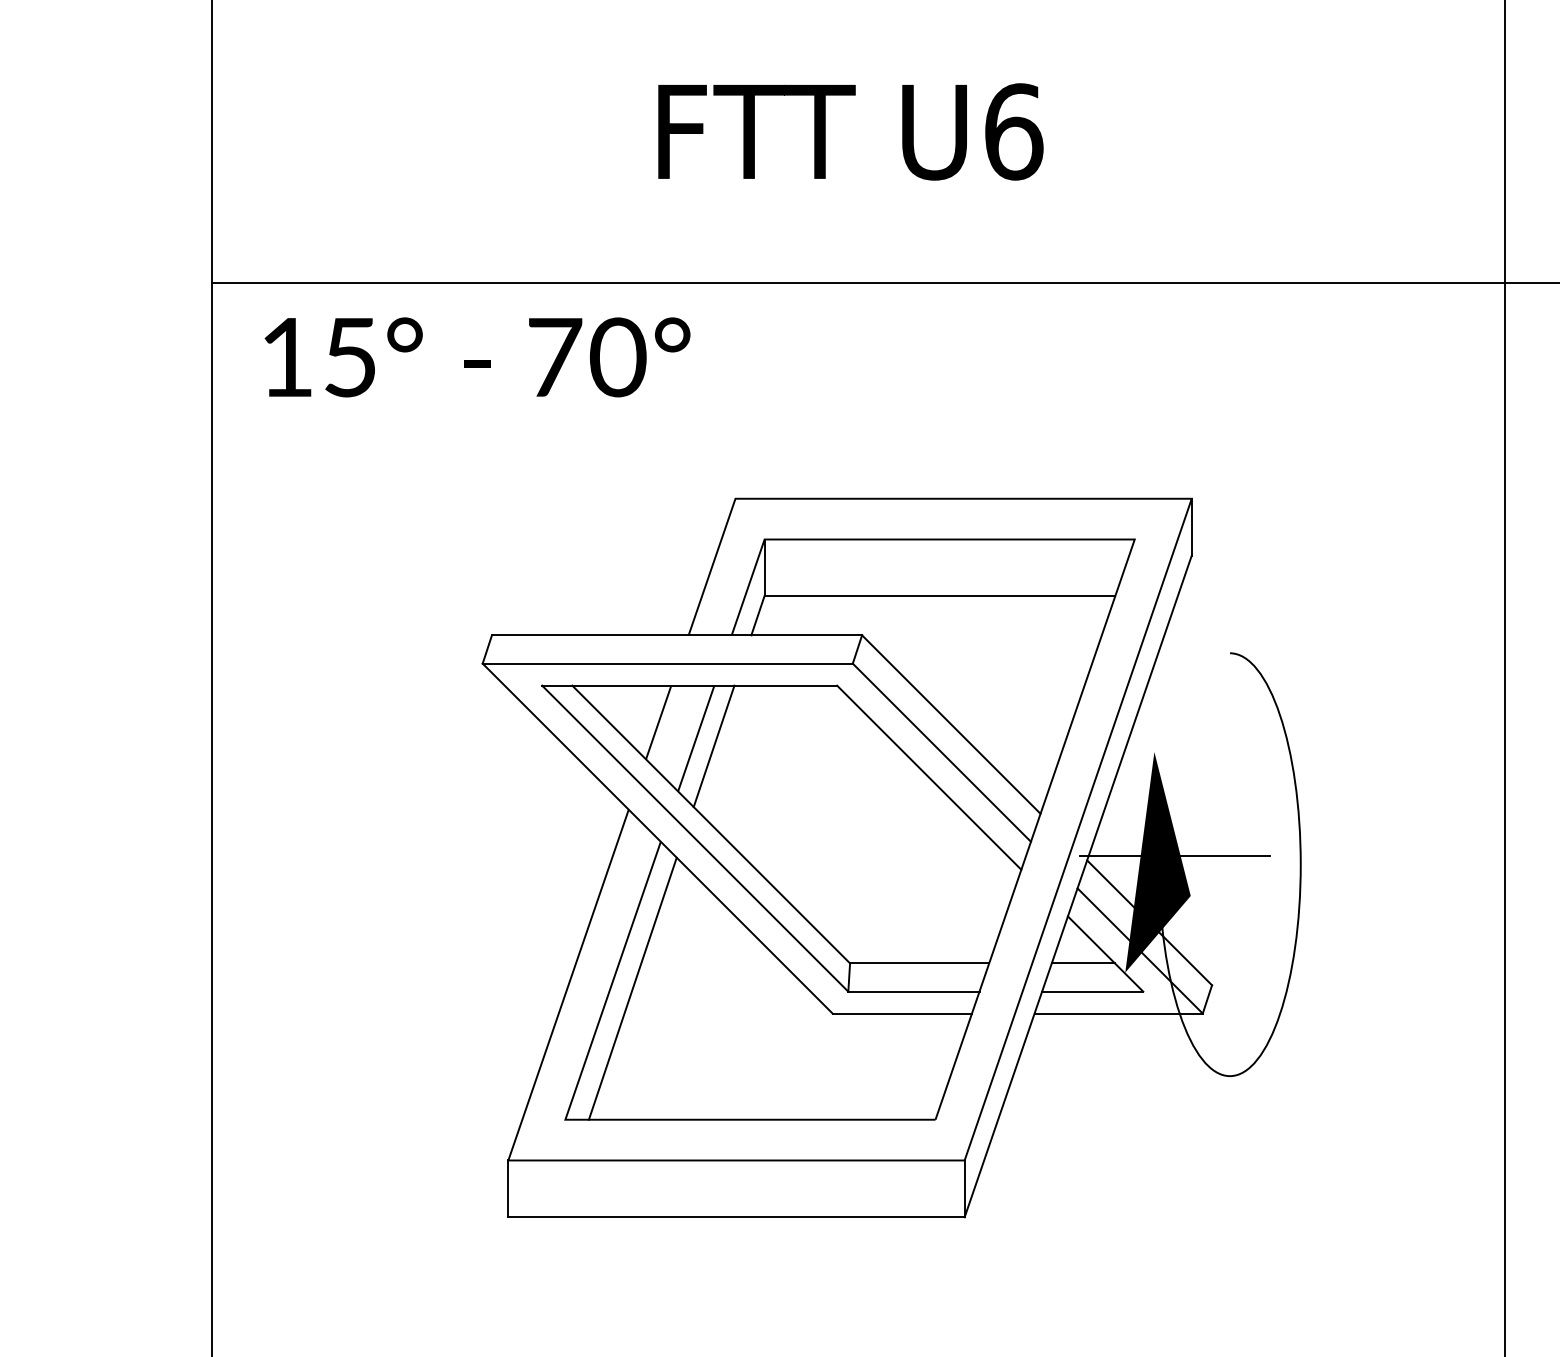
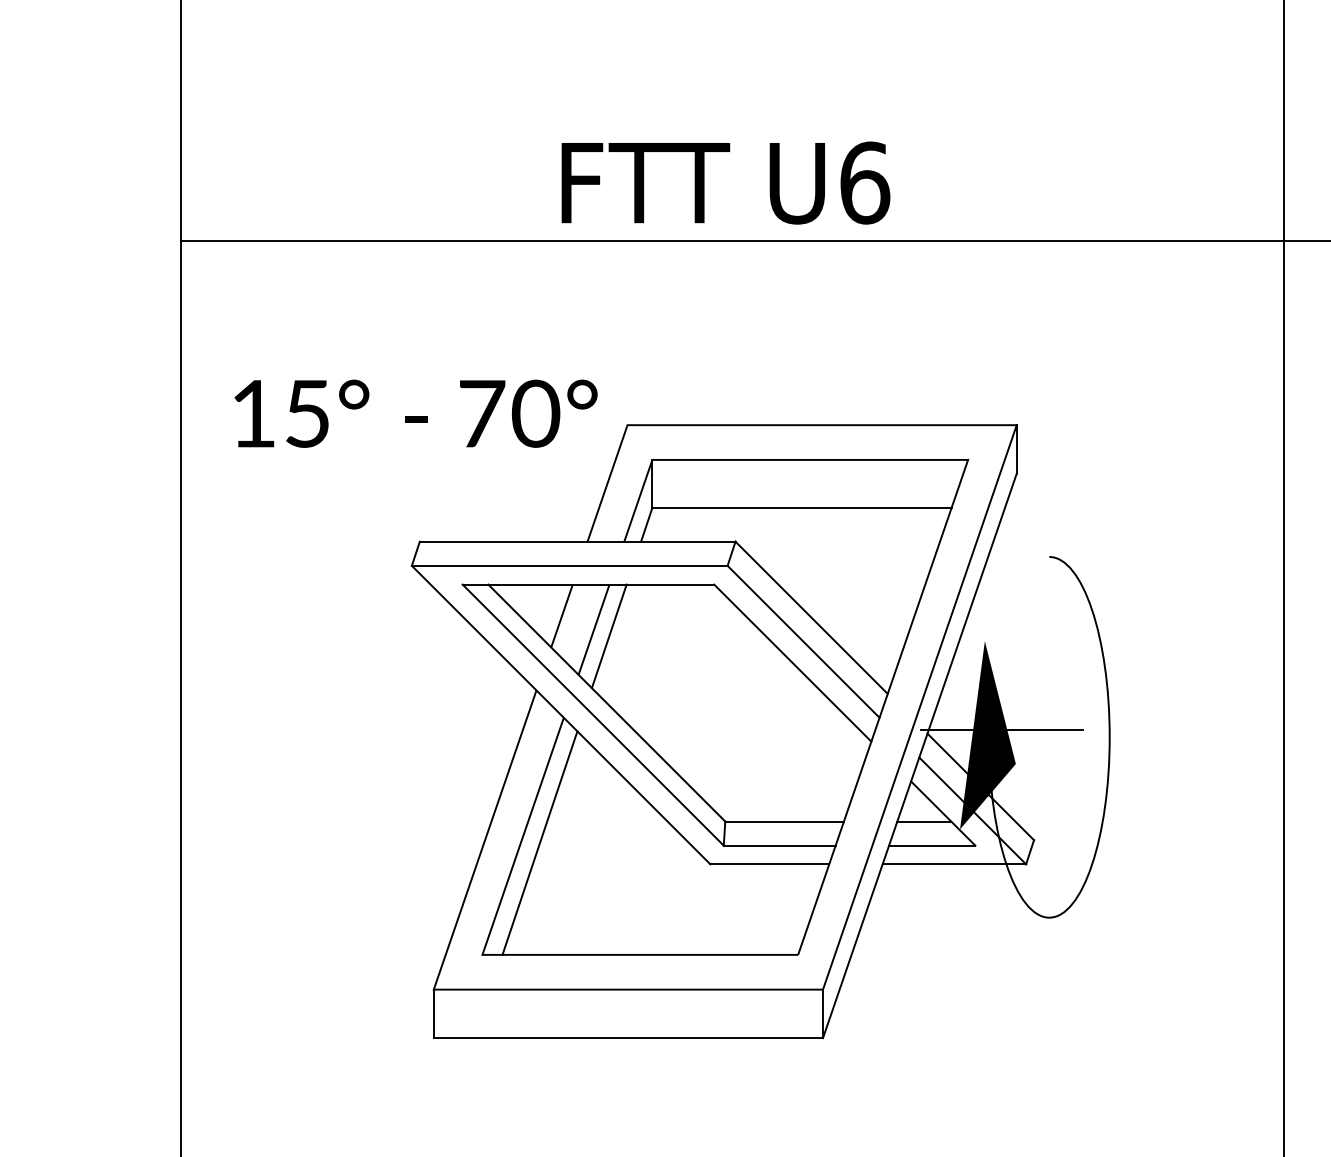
text: (850, 131) -> (725, 182), moved
text: (477, 357) -> (415, 413), moved

